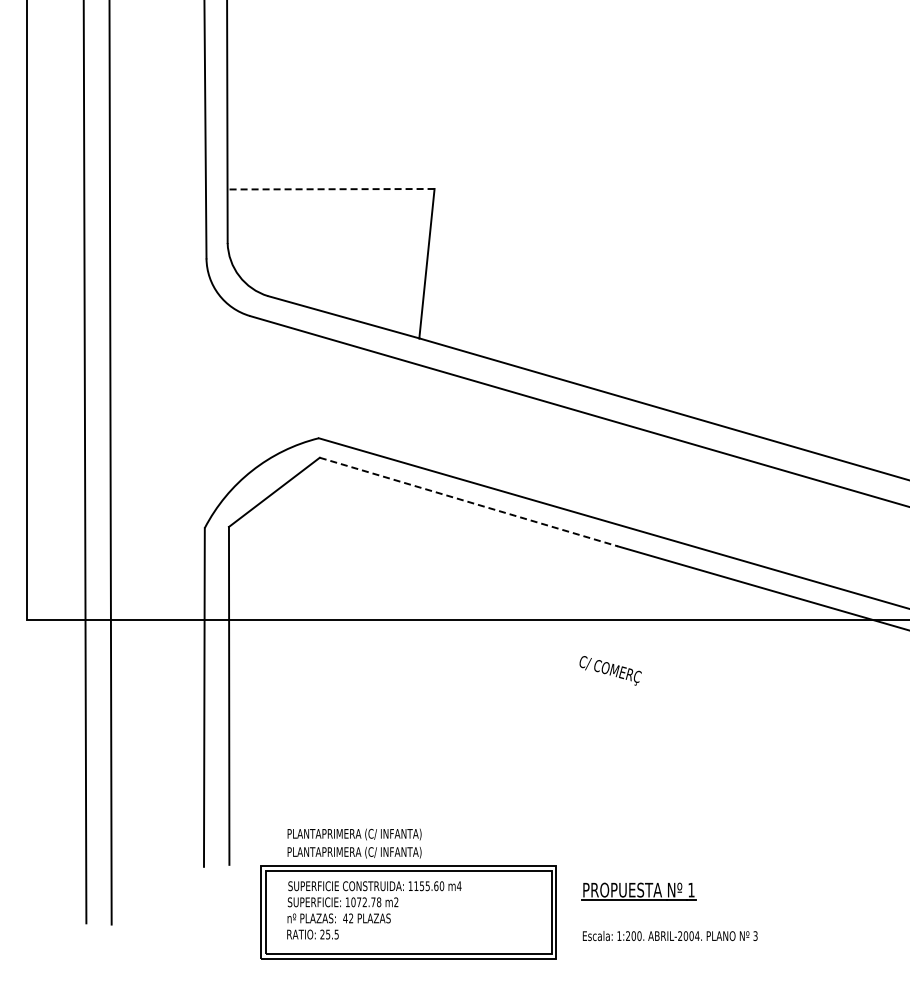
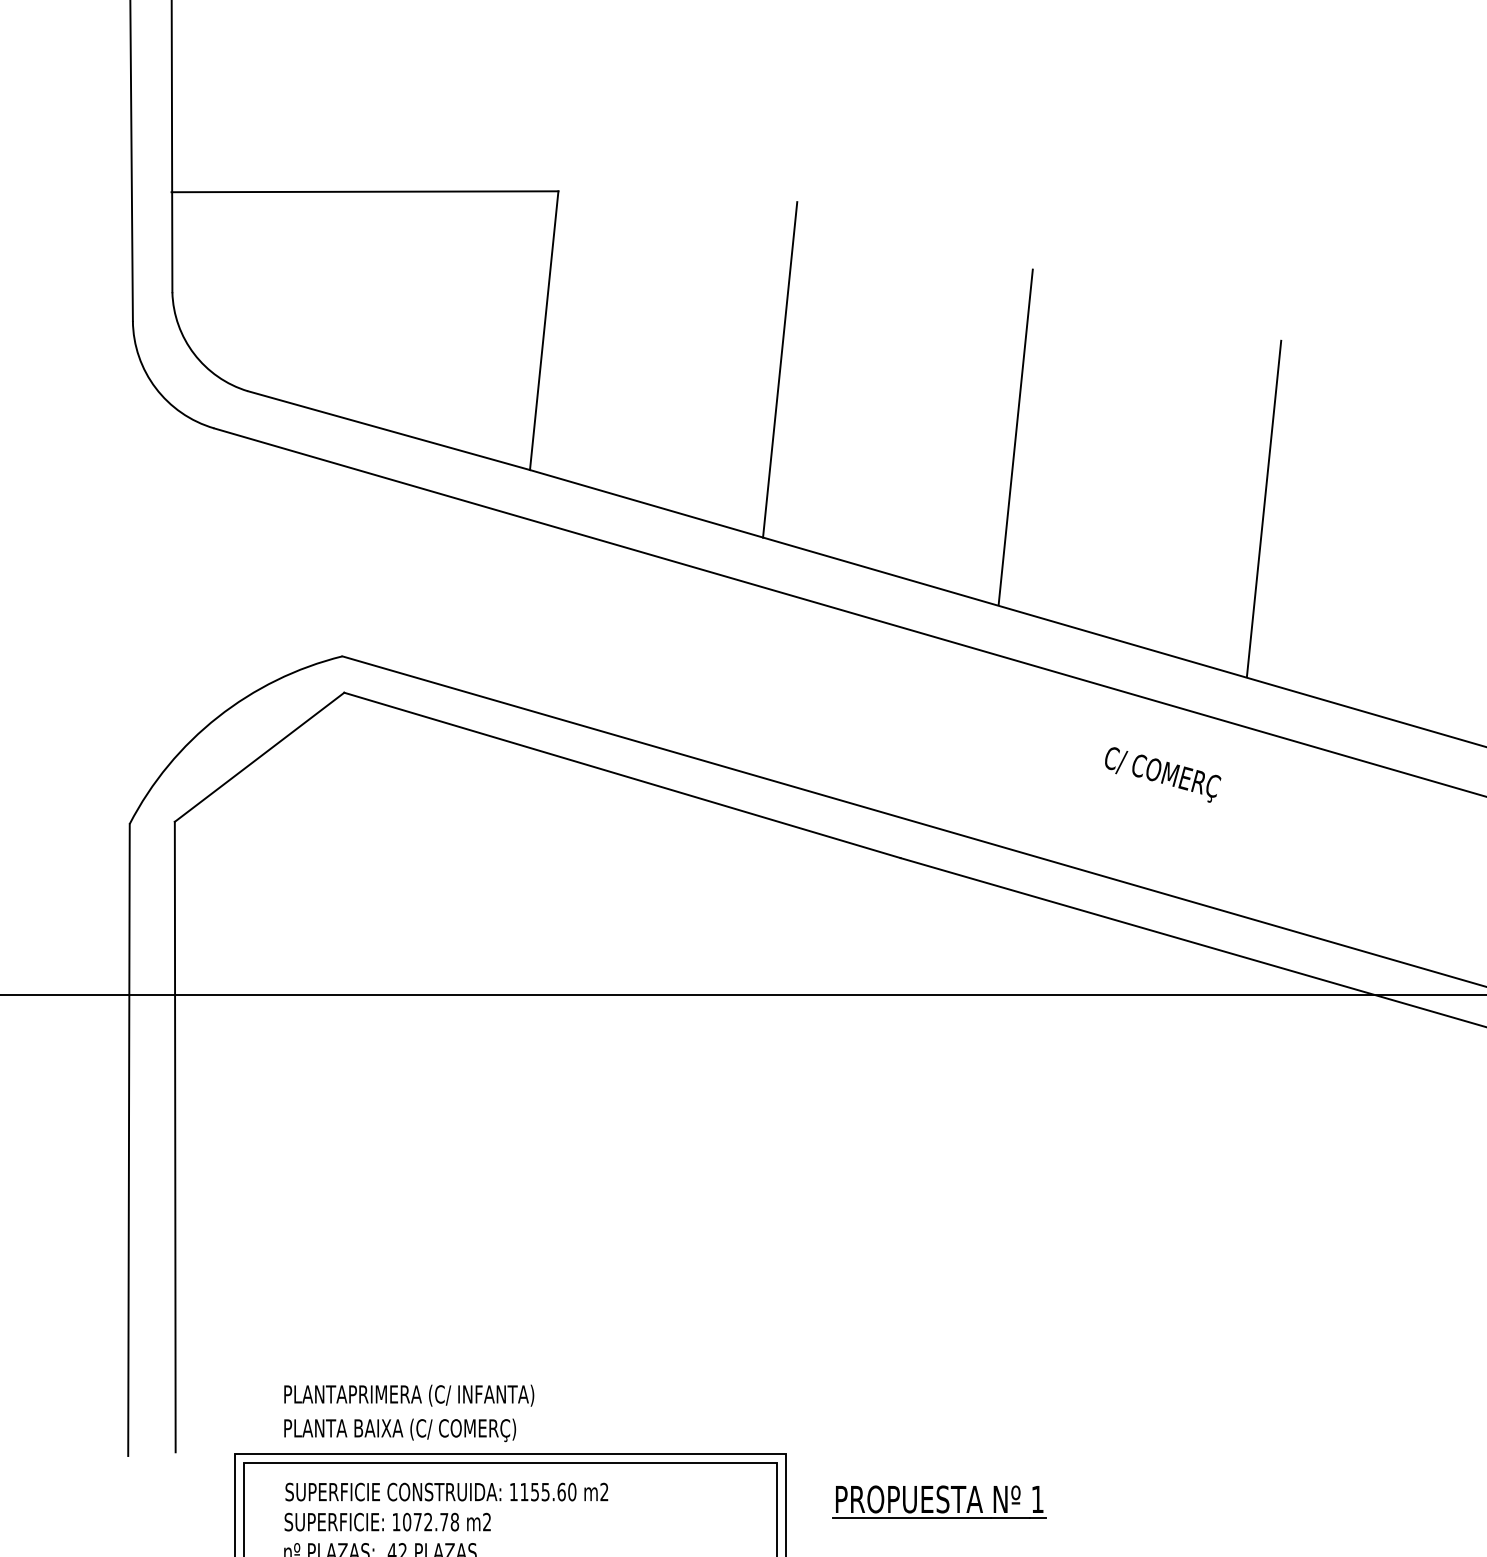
line: (330, 189) -> (364, 192), dashed -> solid
line: (553, 284) -> (780, 369), added
line: (679, 320) -> (1015, 436), added
line: (812, 359) -> (1263, 509), added
line: (468, 502) -> (621, 776), dashed -> solid
text: (610, 670) -> (1162, 774), moved
text: (371, 852) -> (440, 1429), PLANTAPRIMERA (C/ INFANTA) -> PLANTA BAIXA (C/ COMERÇ)
text: (459, 885) -> (604, 1490), m4 -> m2

